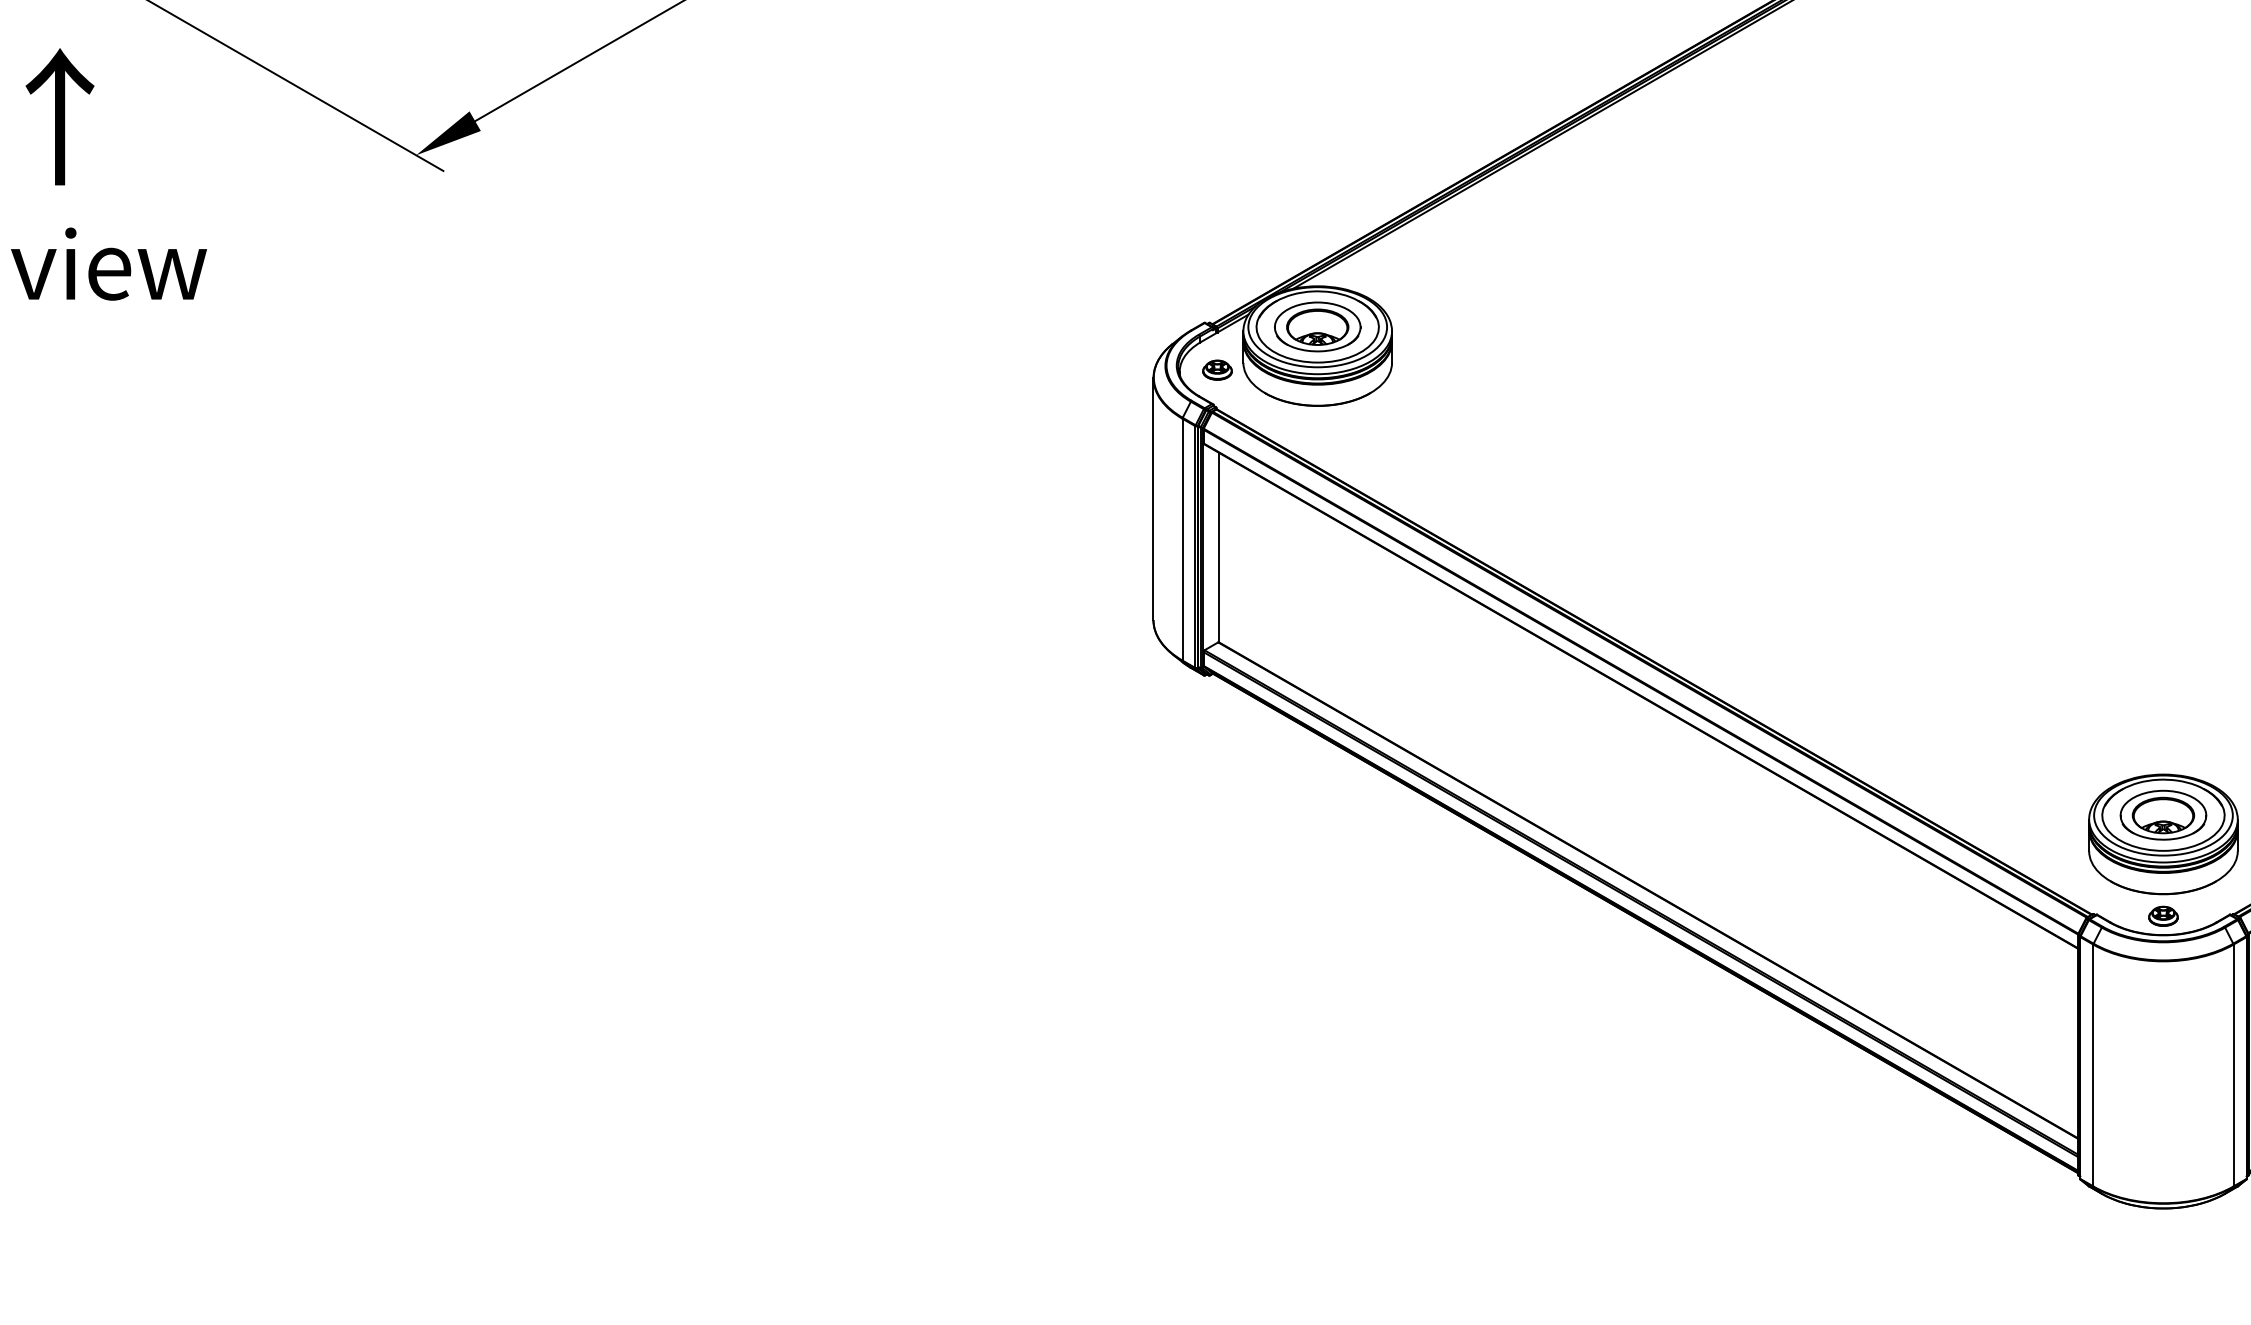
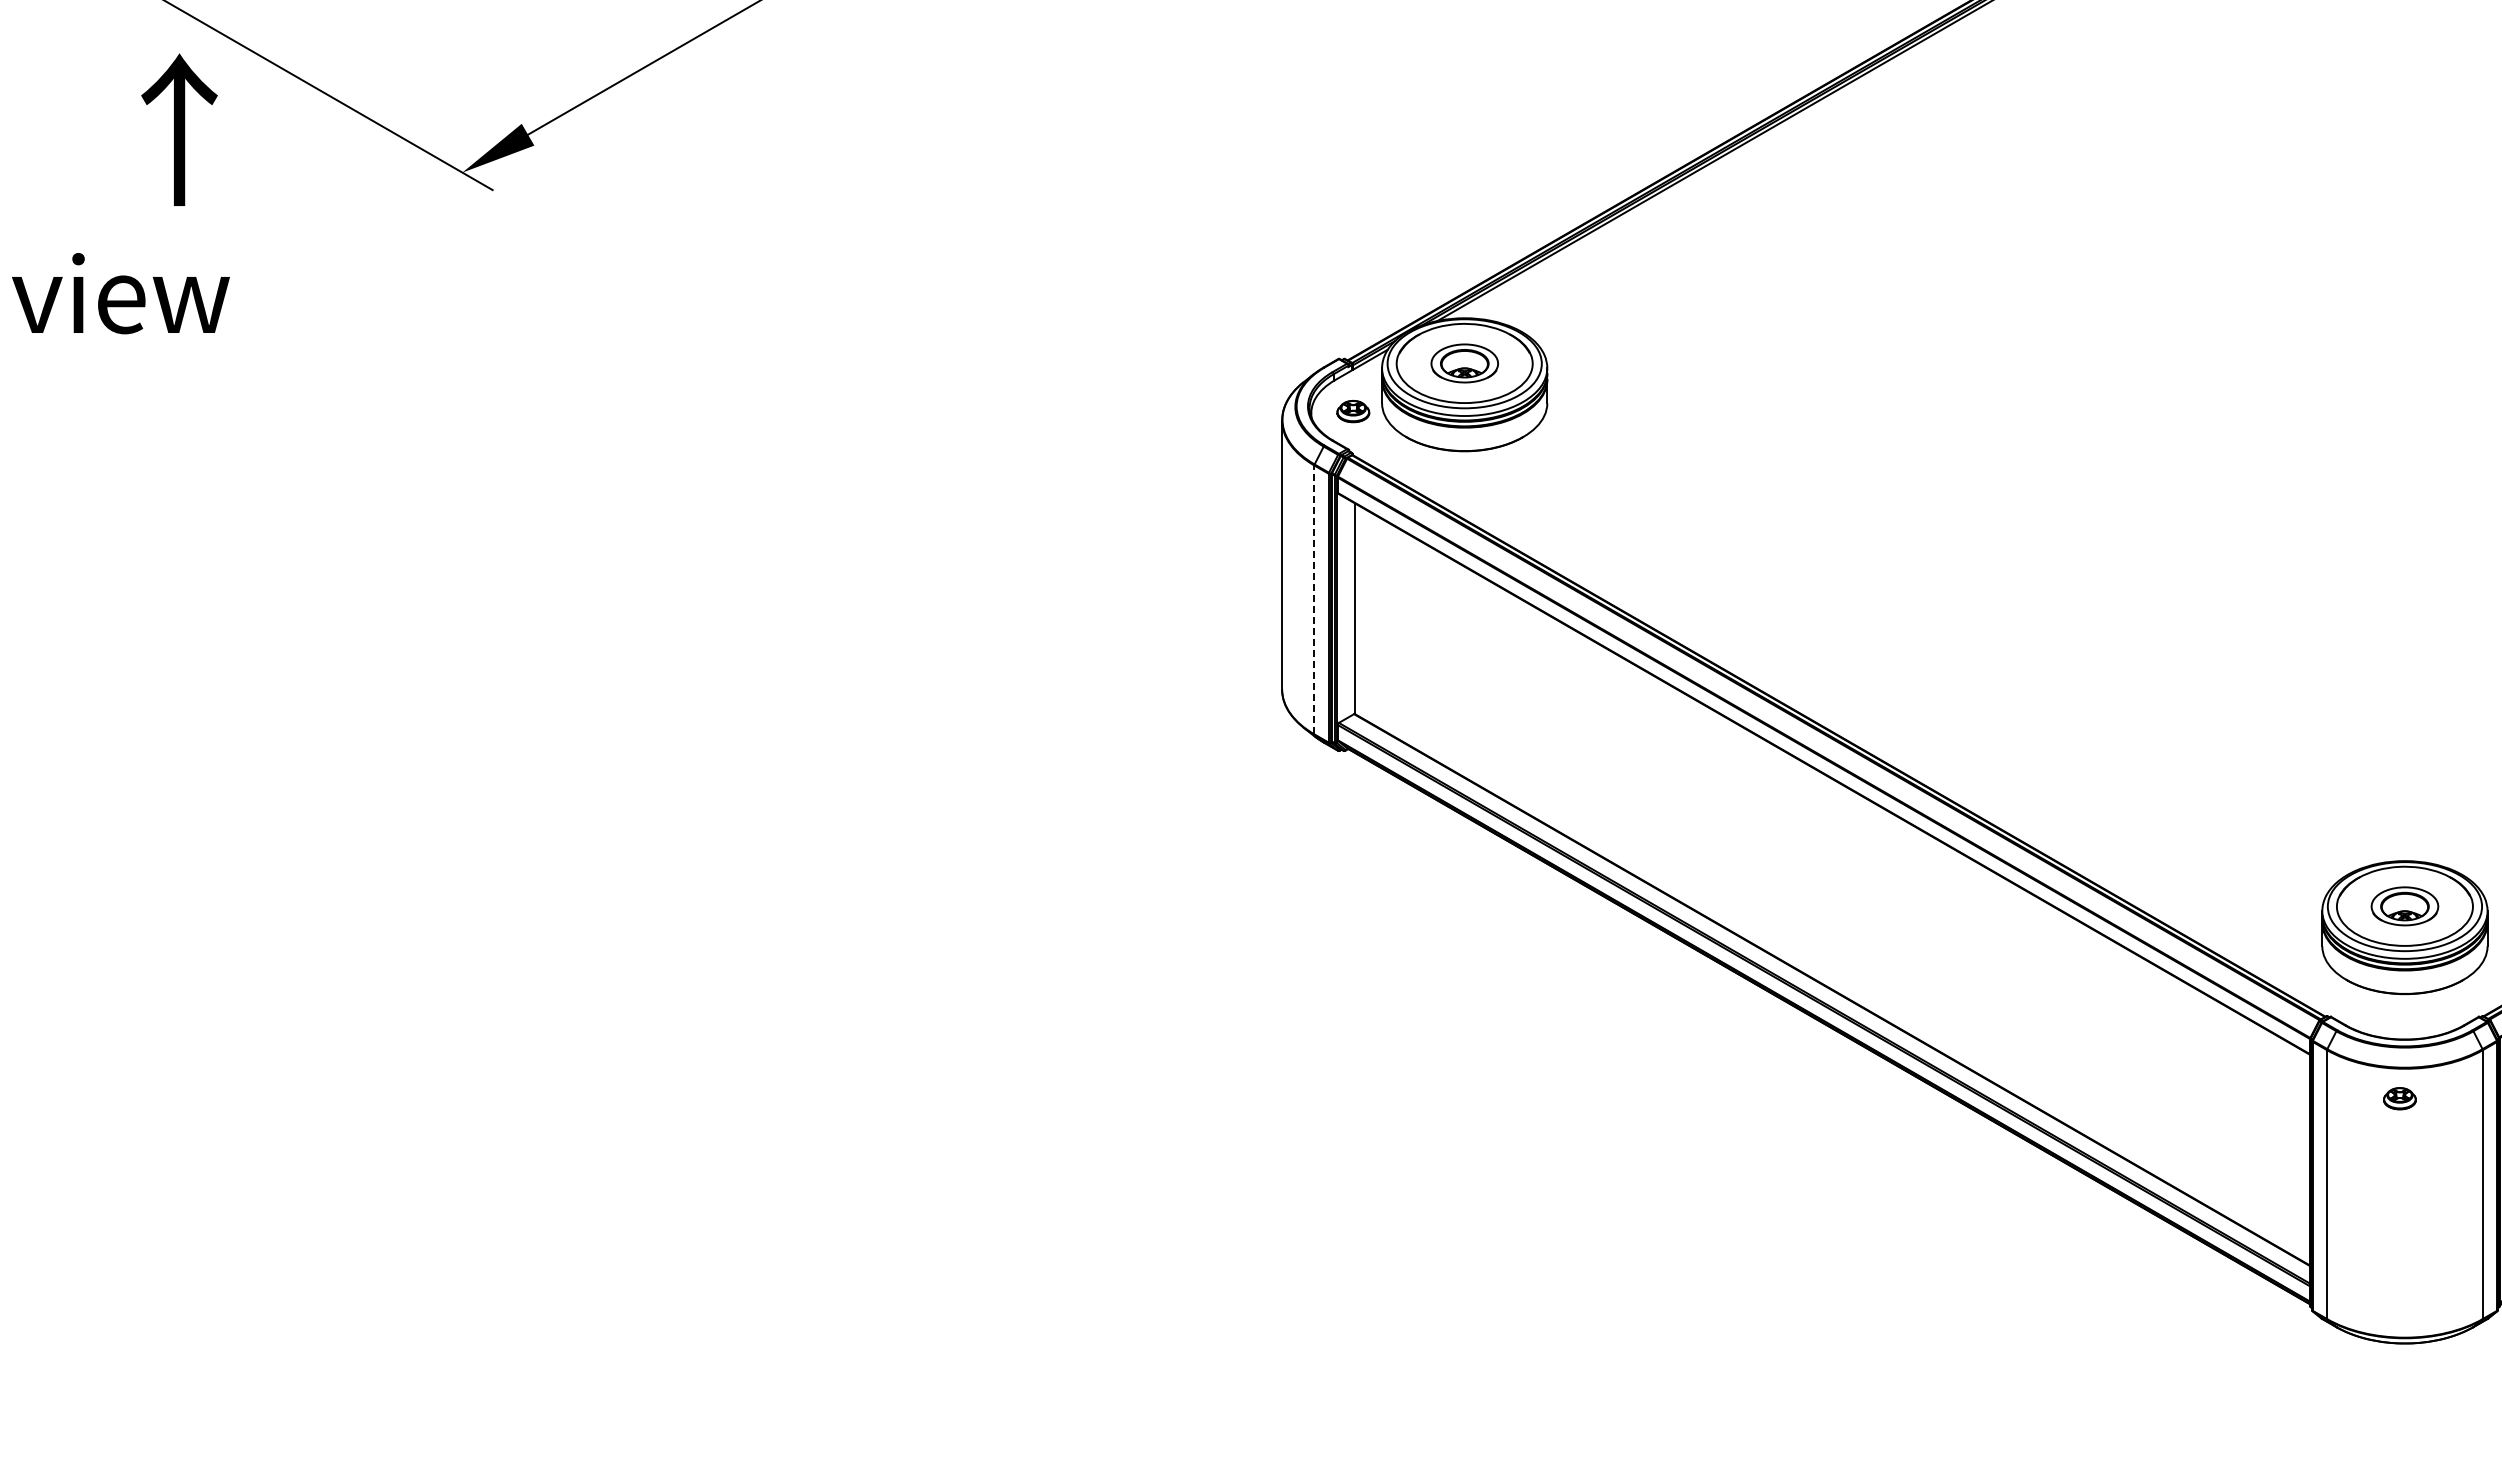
text: (60, 116) -> (179, 129), moved
part: (1317, 326) -> (1464, 363), size x0.7
line: (1182, 539) -> (1314, 599), solid -> dashed
part: (2163, 815) -> (2404, 906), size x0.7
part: (2163, 916) -> (2399, 1098), moved

